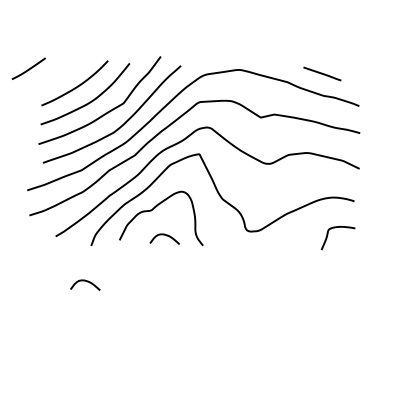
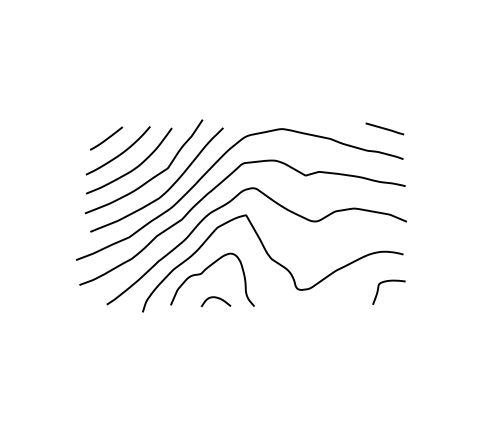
line: (28, 68) -> (106, 138), moved
line: (322, 73) -> (384, 128), moved
curve: (85, 281) -> (138, 348), removed

